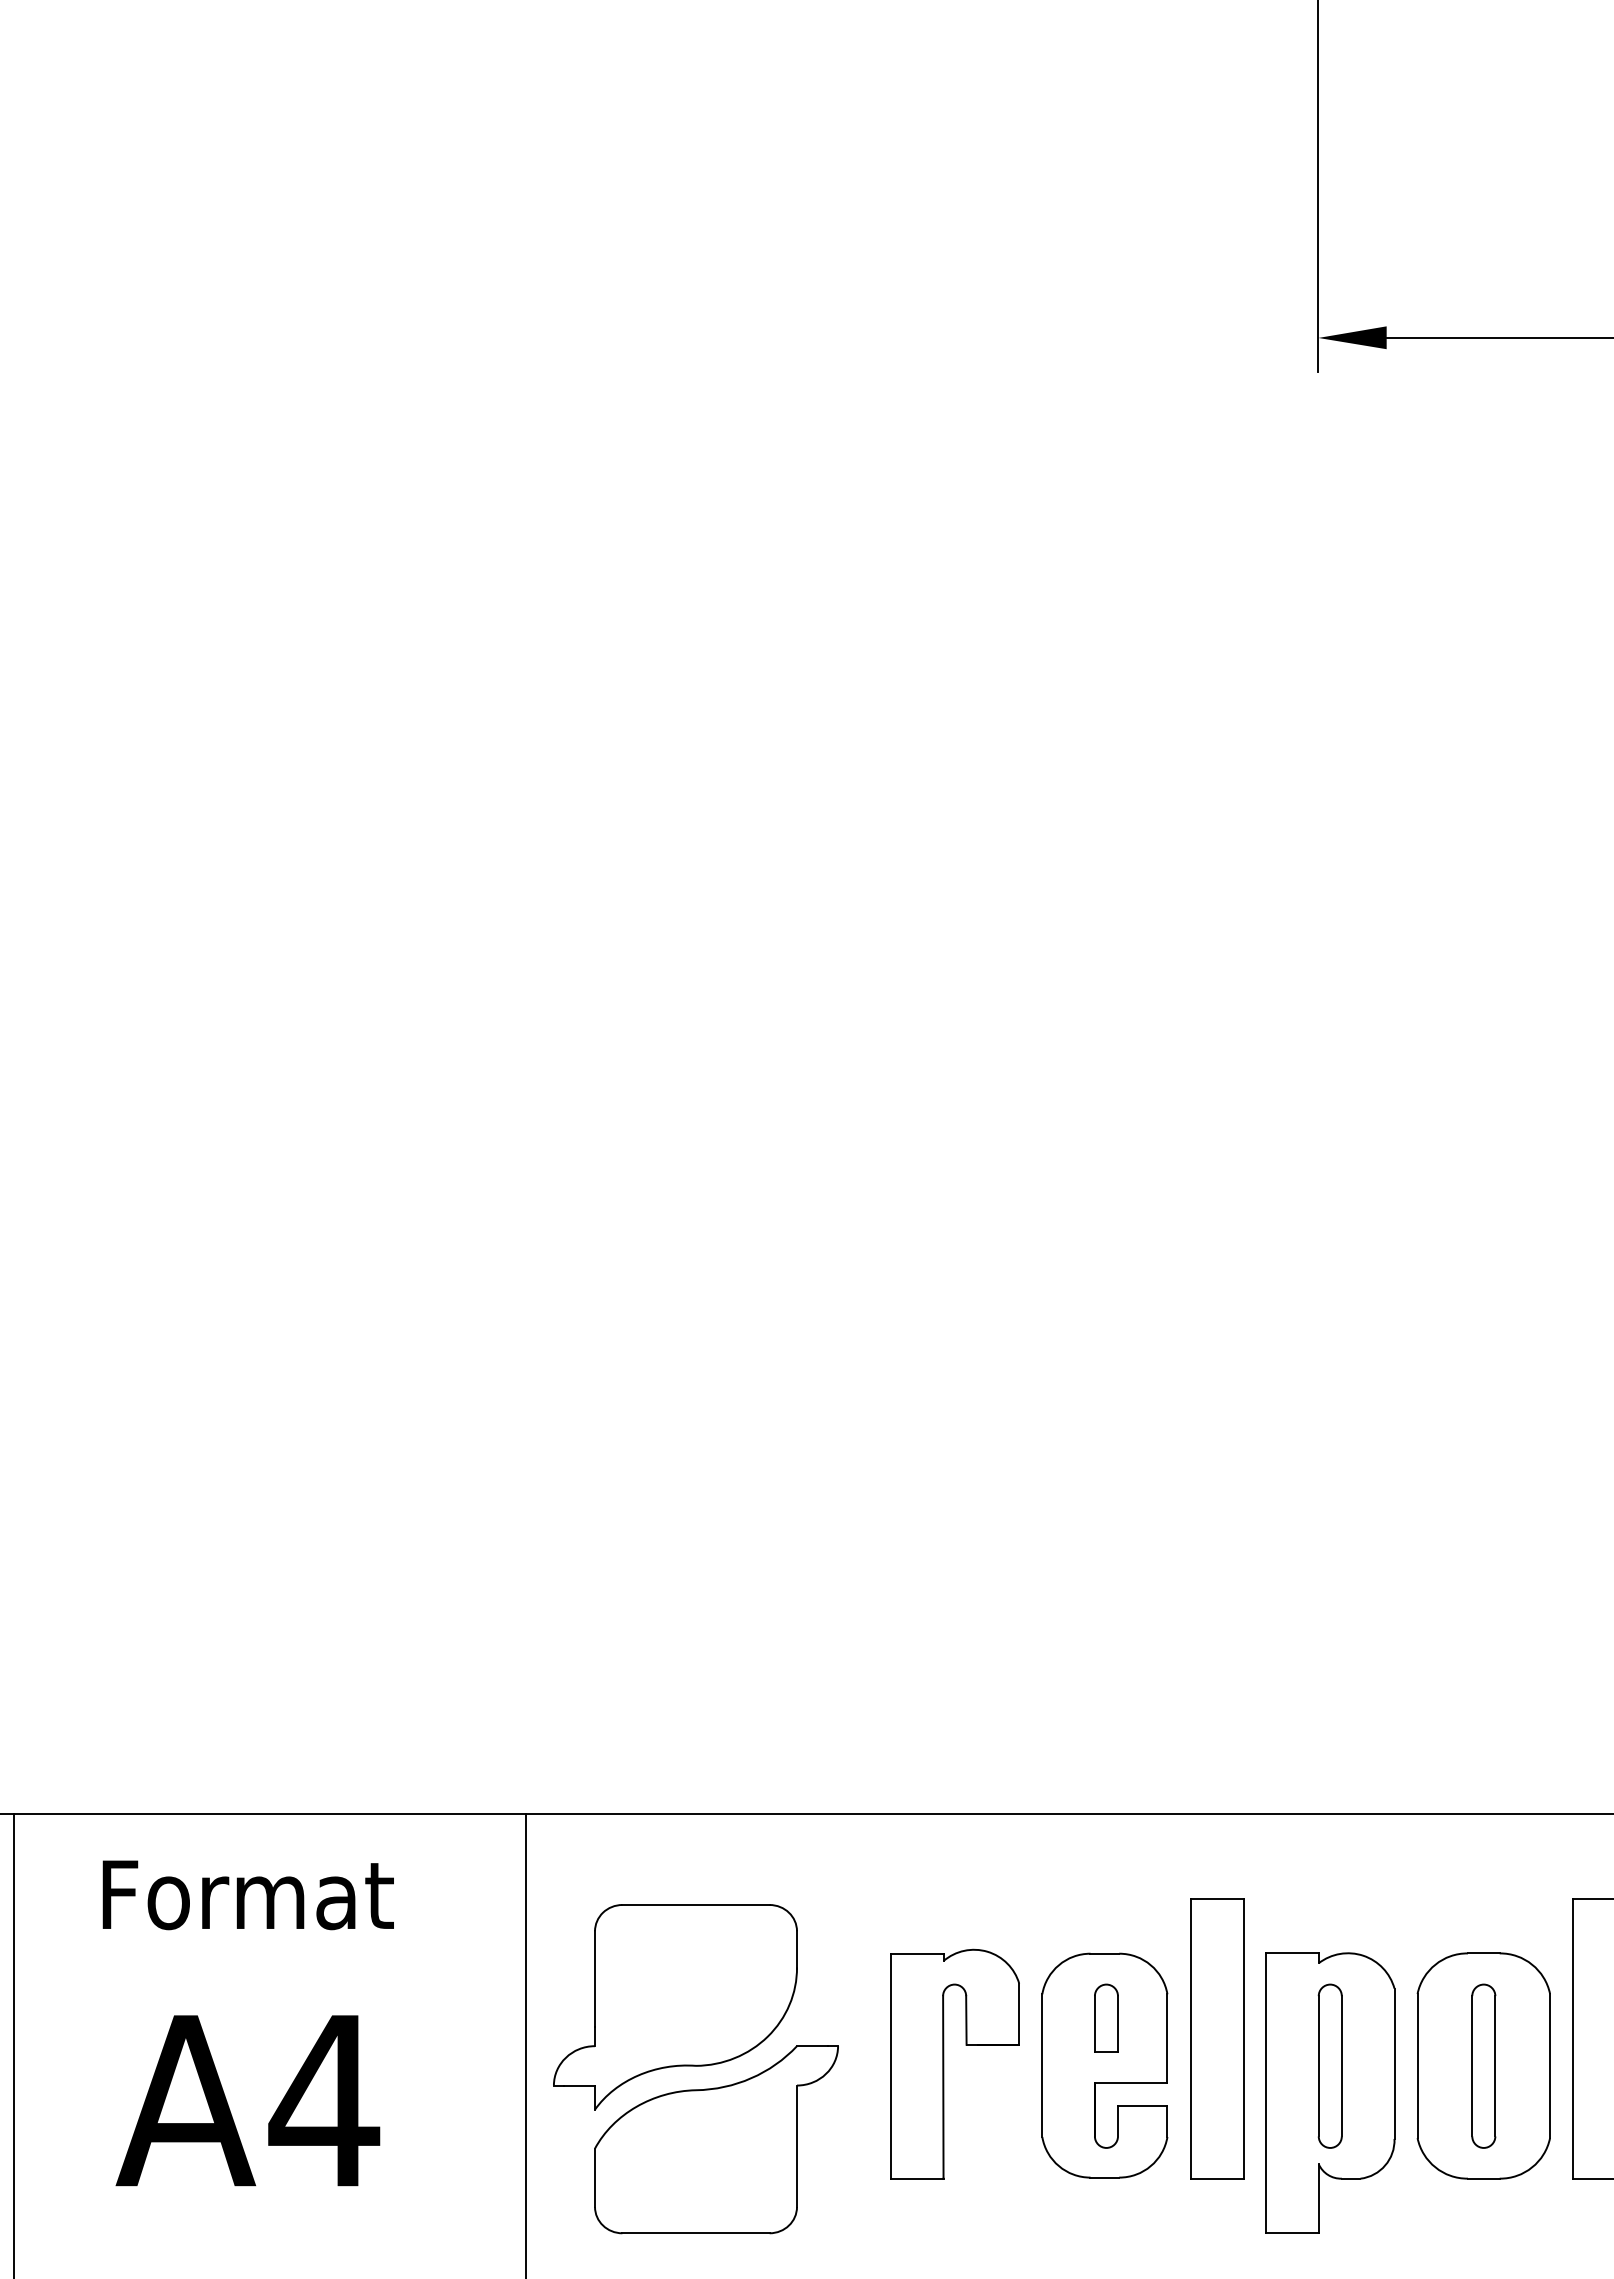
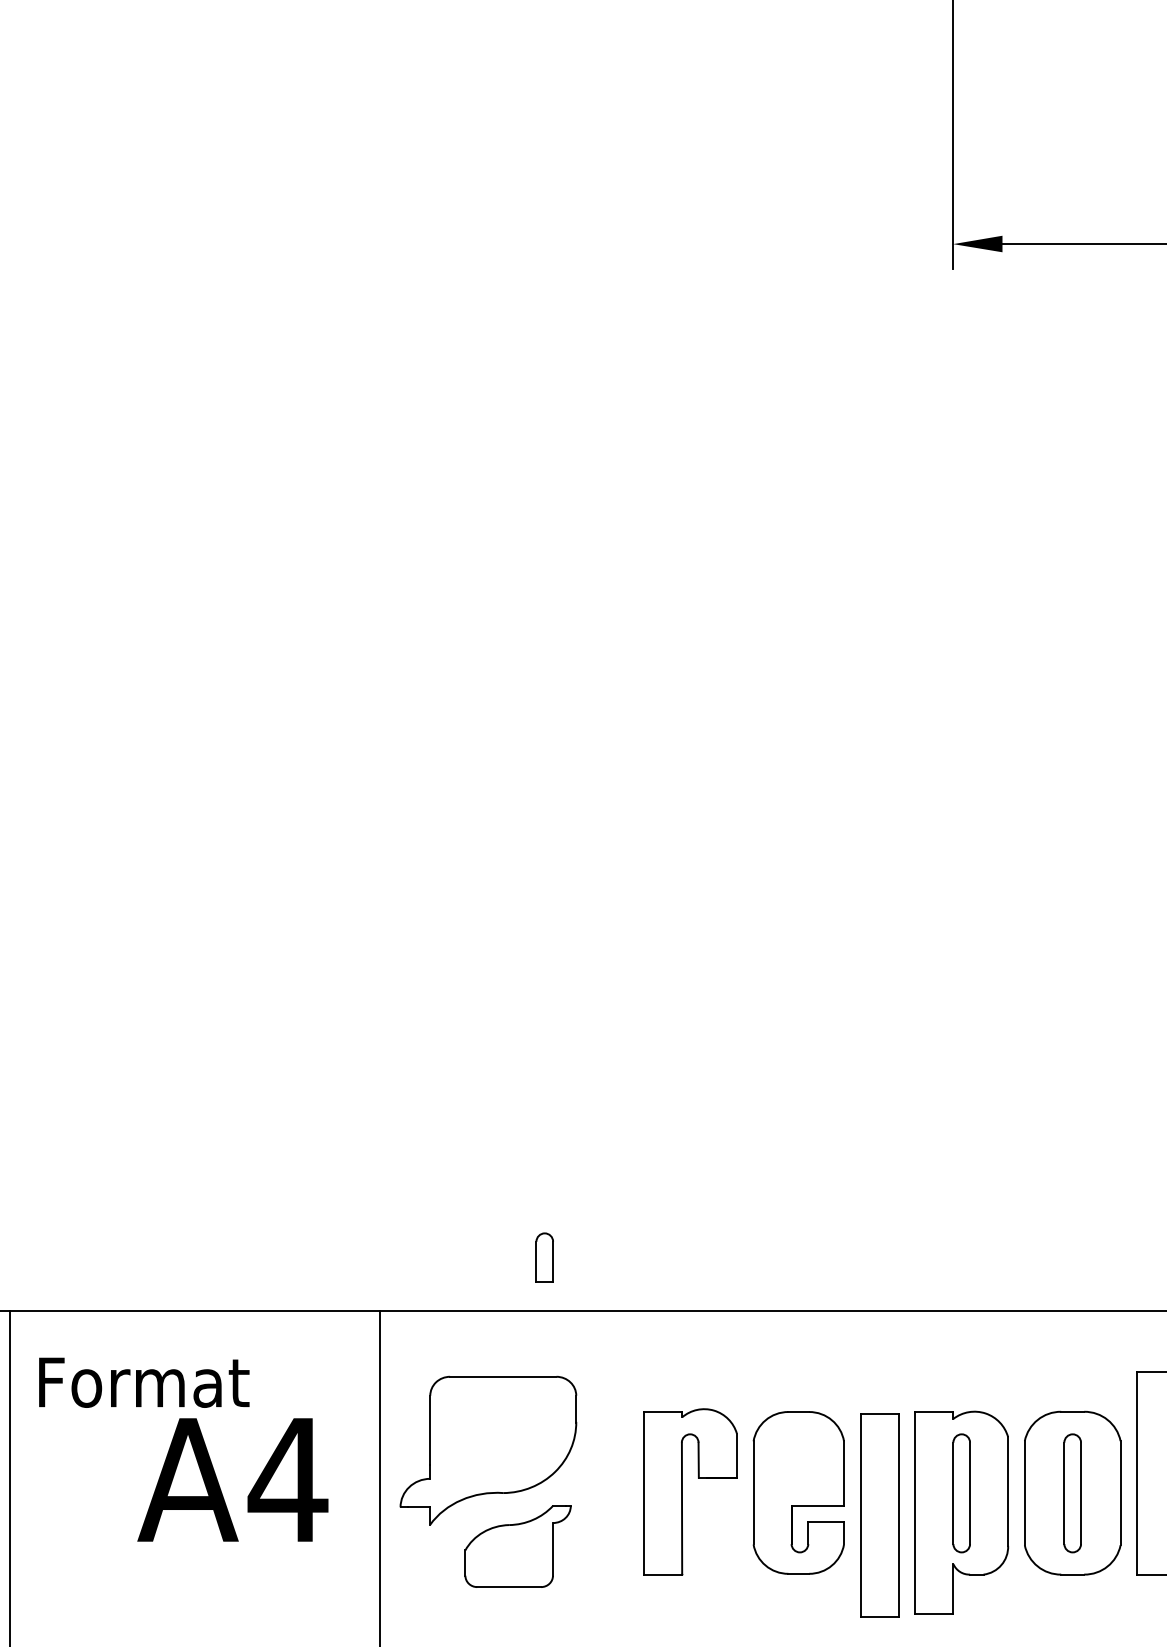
text: (247, 1895) -> (143, 1382), moved
part: (1106, 2017) -> (544, 1257), moved
part: (1217, 2038) -> (880, 1515), moved
text: (247, 2100) -> (232, 1479), moved
part: (716, 2139) -> (518, 1546), size x0.6

